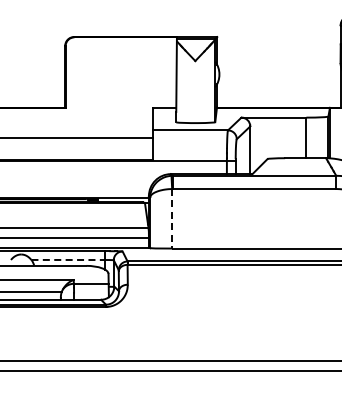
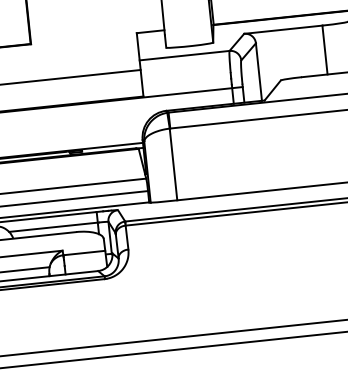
line: (172, 218) -> (173, 164), dashed -> solid
line: (69, 259) -> (54, 226), dashed -> solid

